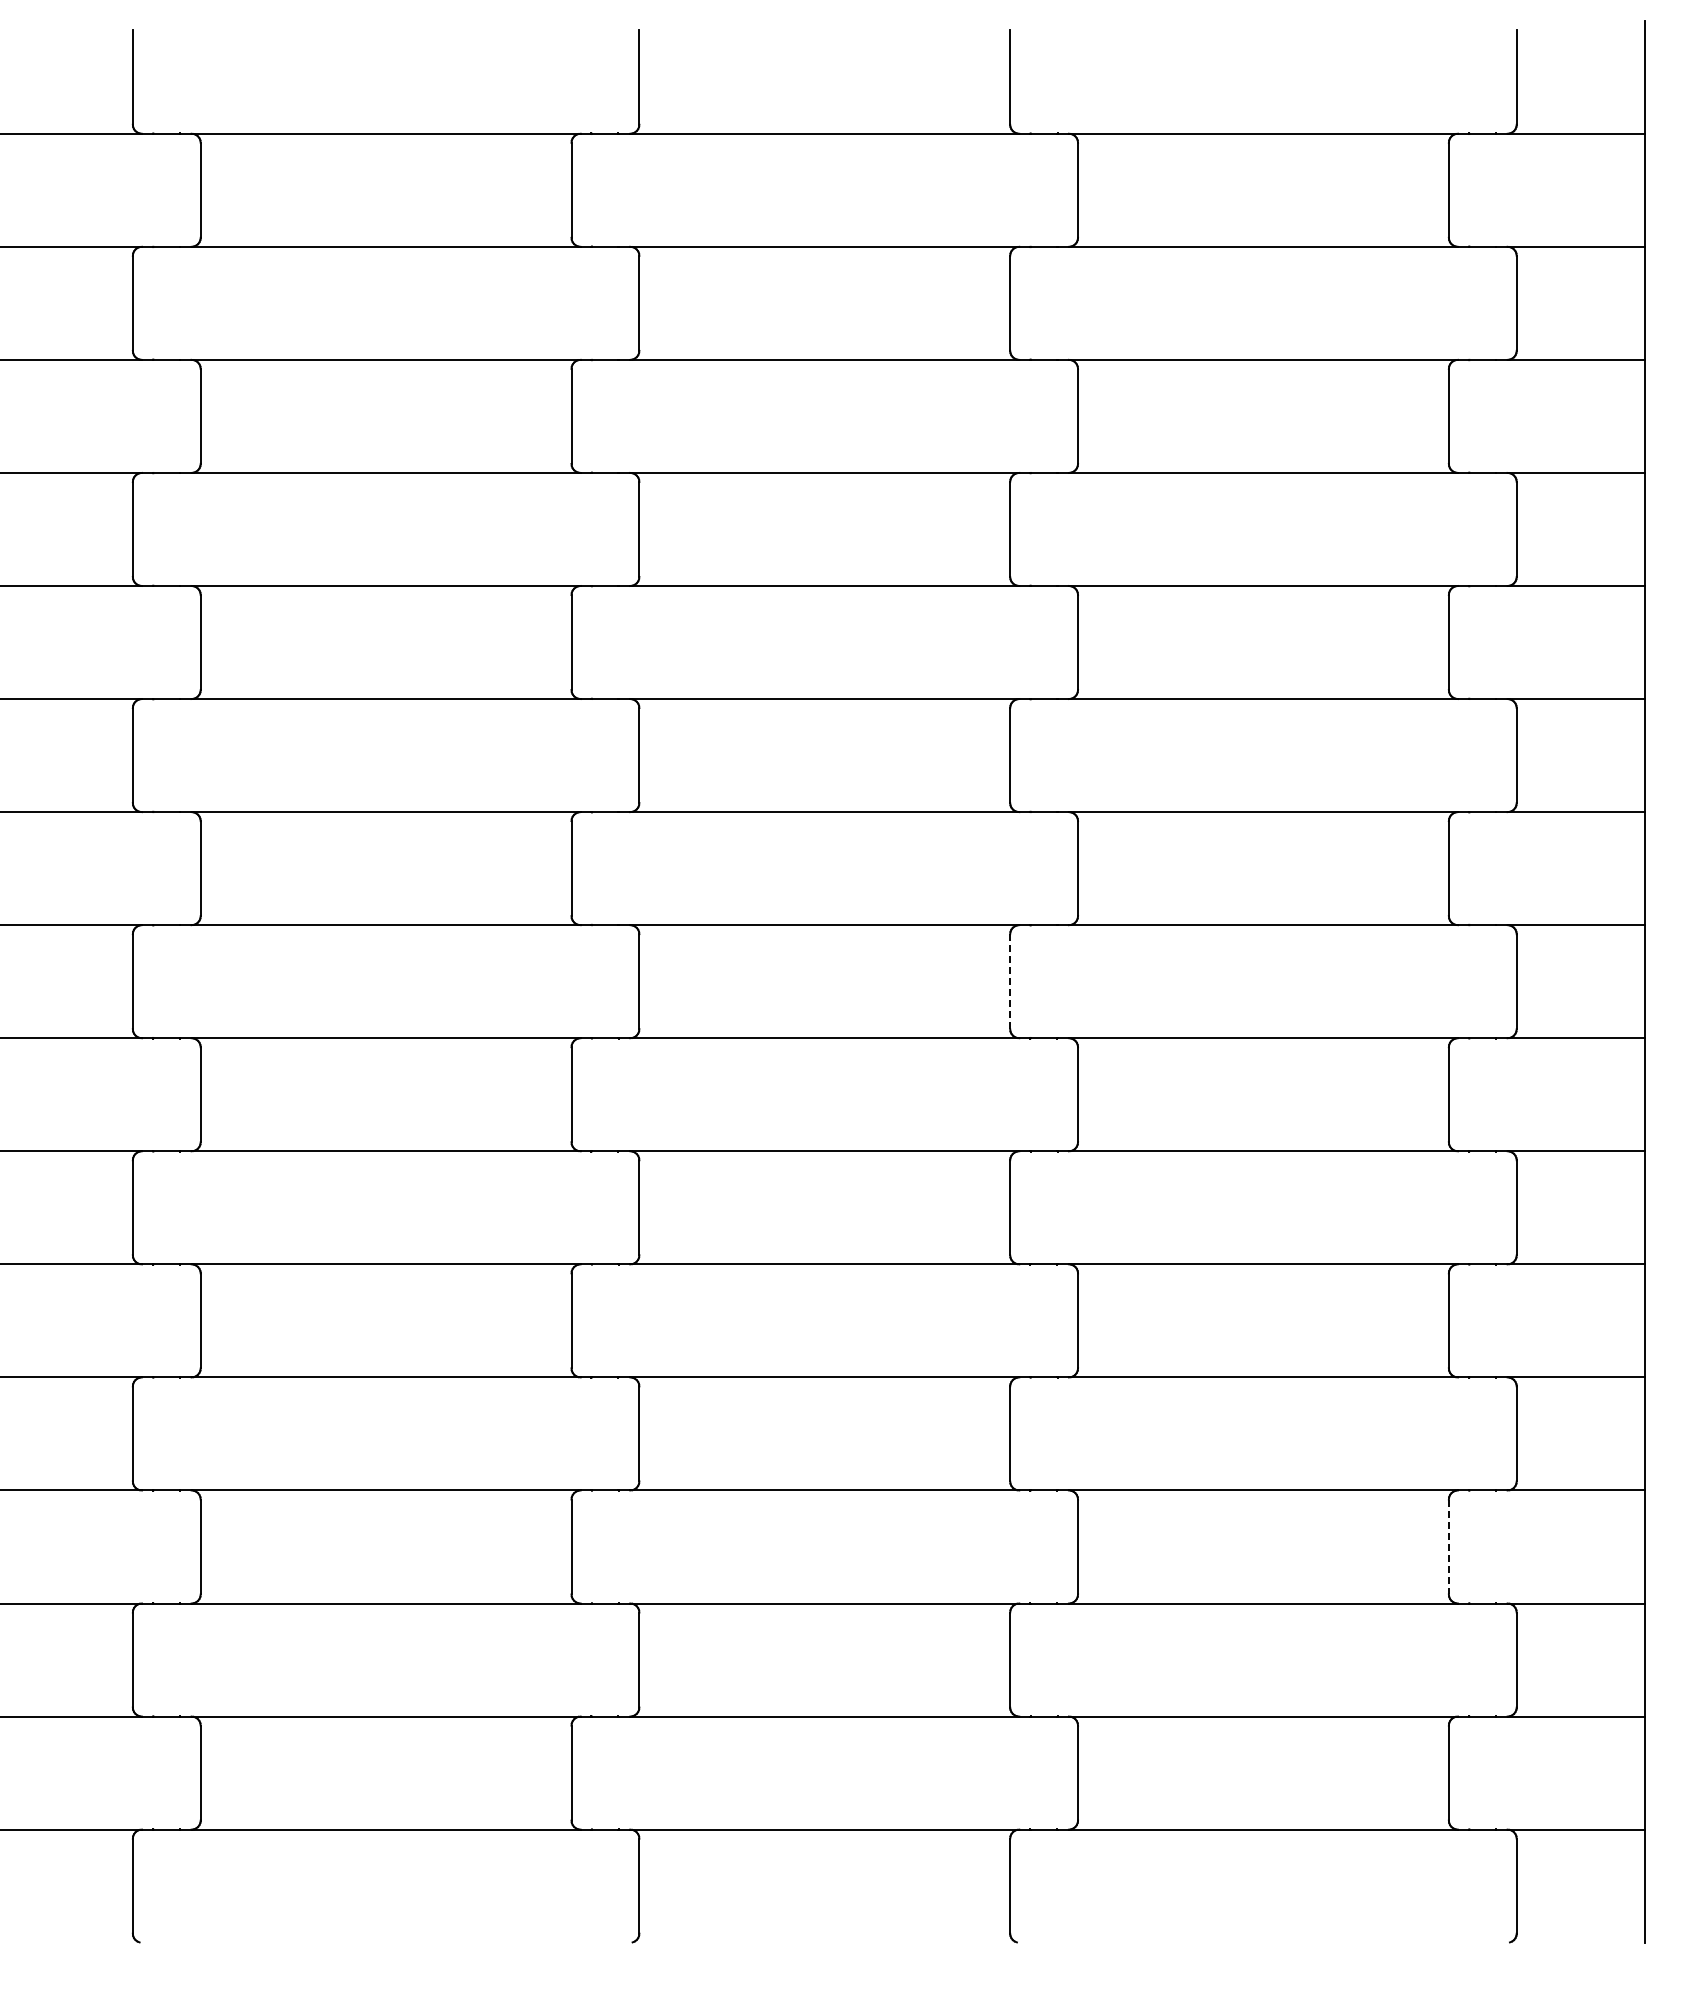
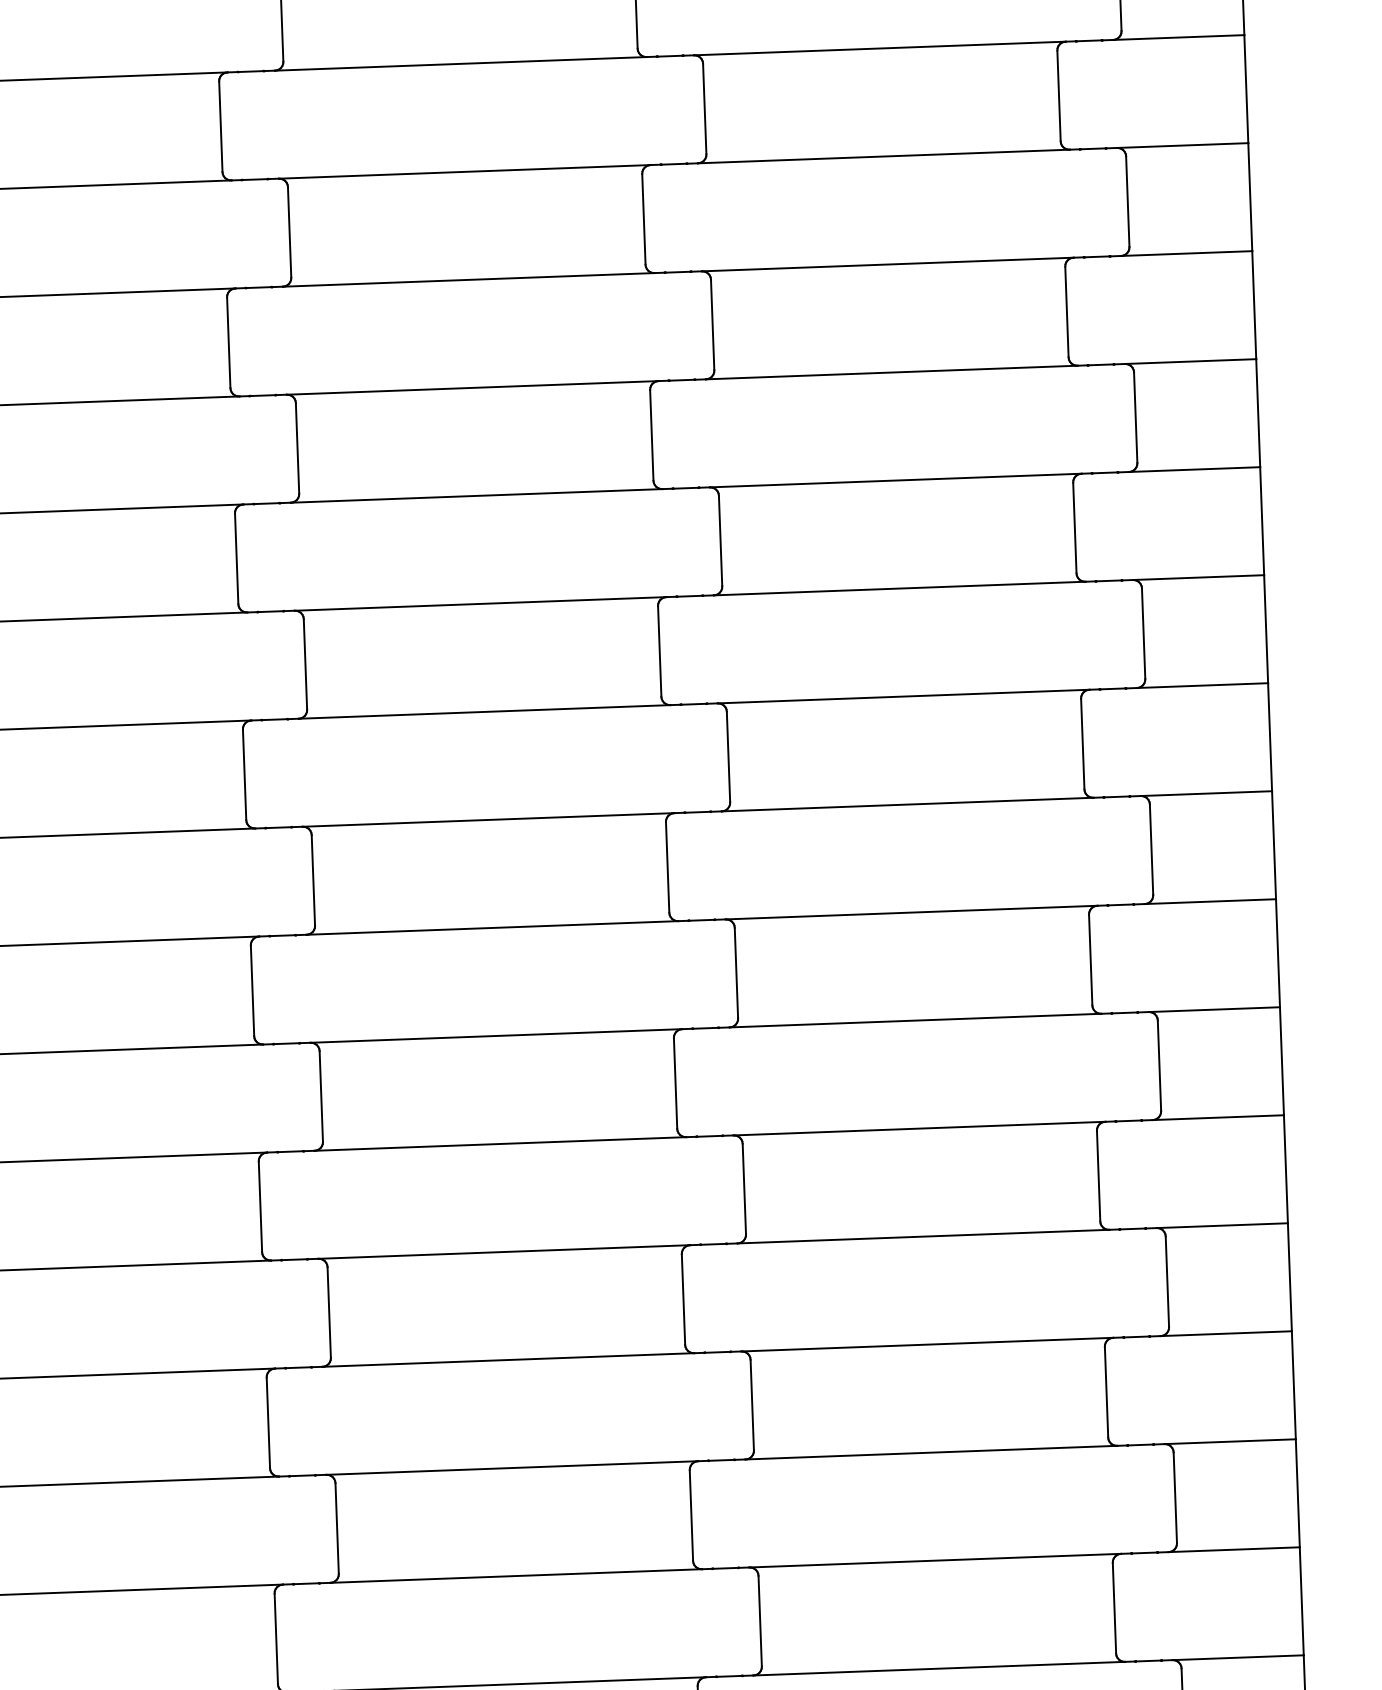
line: (1010, 982) -> (667, 868), dashed -> solid
line: (1448, 1547) -> (1106, 1392), dashed -> solid

